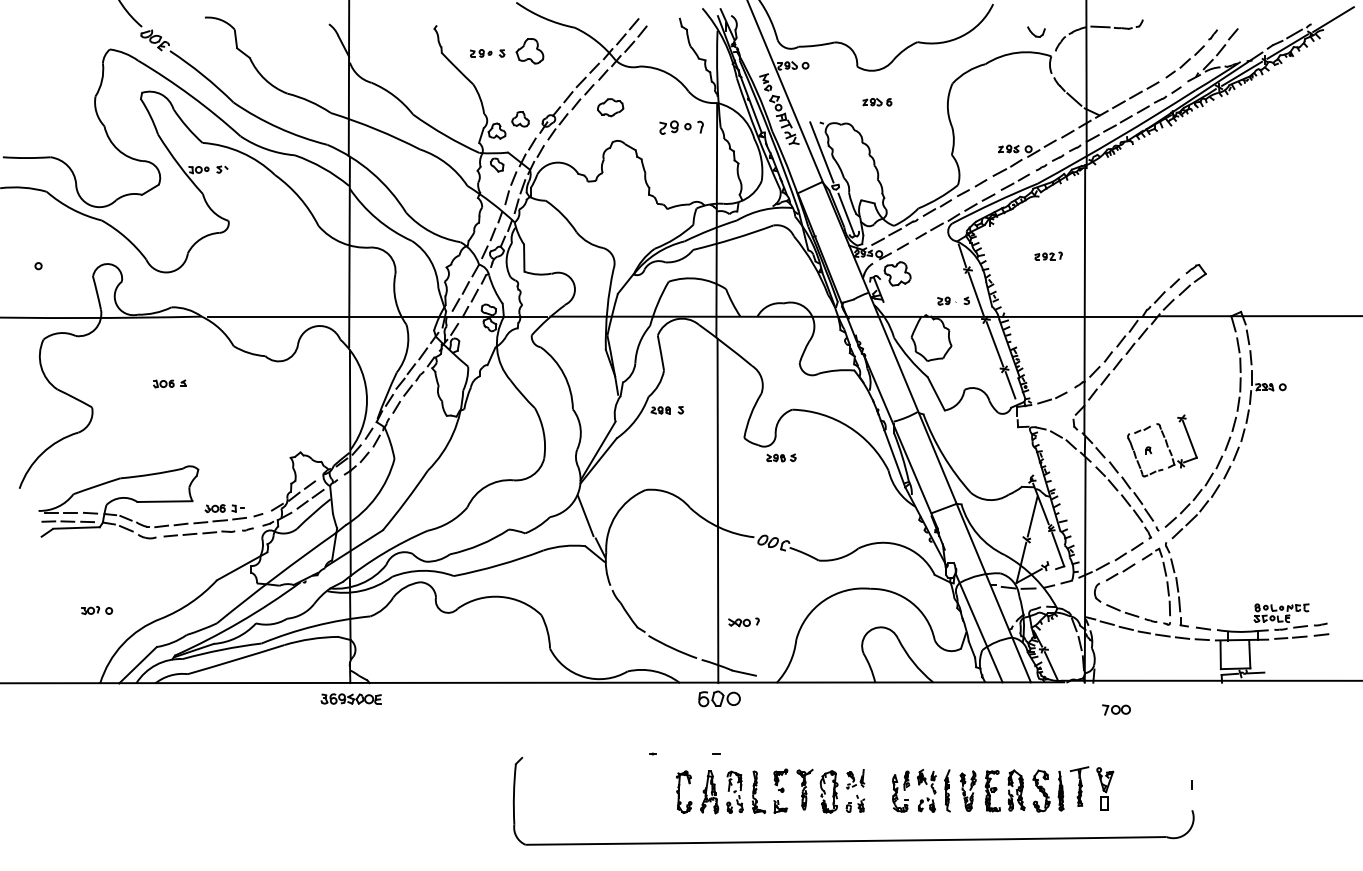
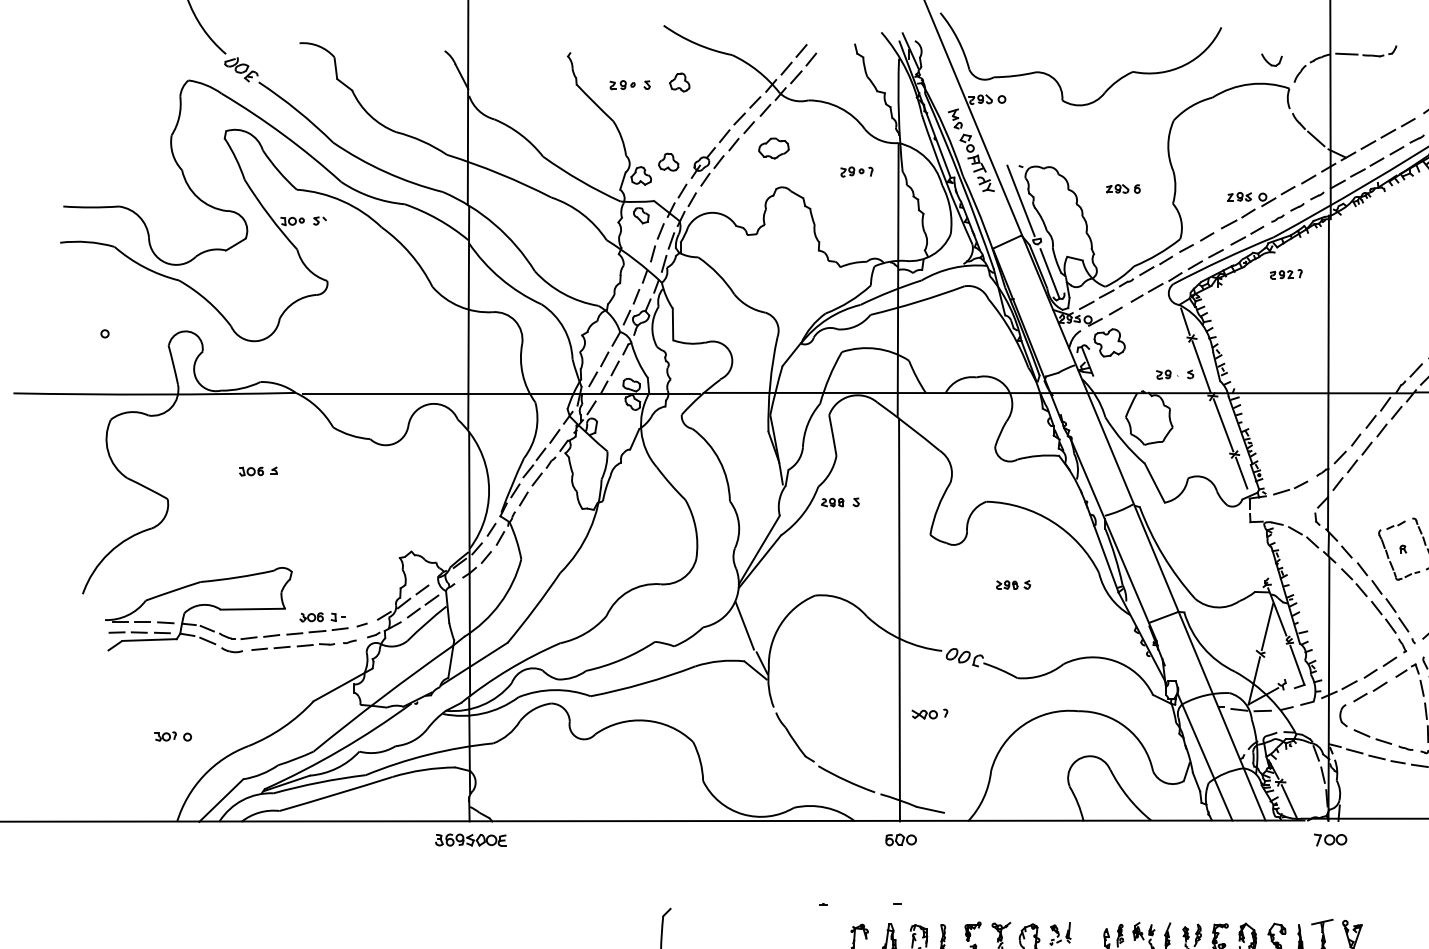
part: (529, 50) -> (679, 81), size x0.62
part: (877, 102) -> (1123, 189), moved
part: (681, 127) -> (856, 171), size x0.62
part: (1048, 255) -> (1286, 273), moved
part: (781, 457) -> (1013, 584), moved
part: (743, 622) -> (929, 714), moved
part: (718, 698) -> (900, 839), size x0.62
part: (1116, 709) -> (1330, 839), moved

